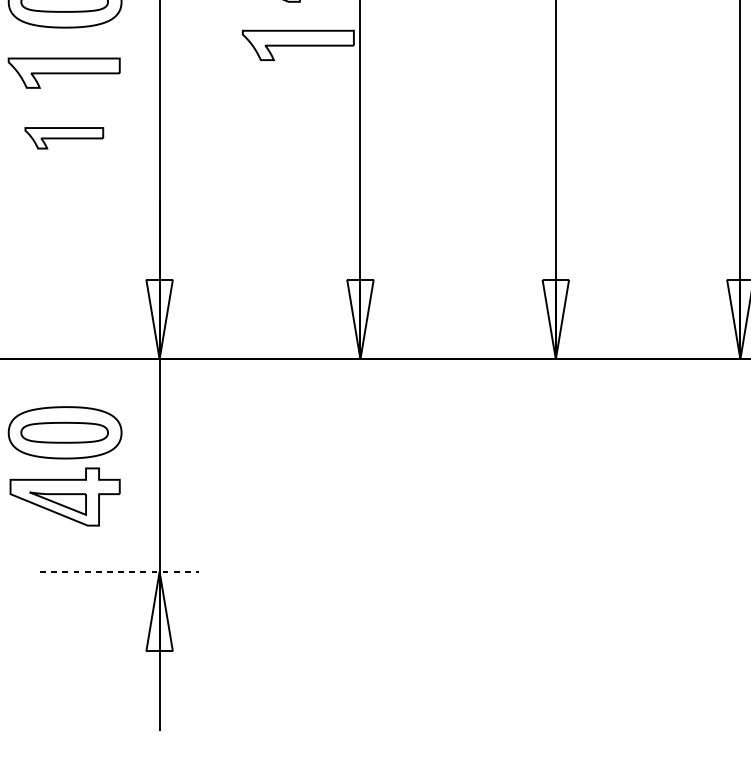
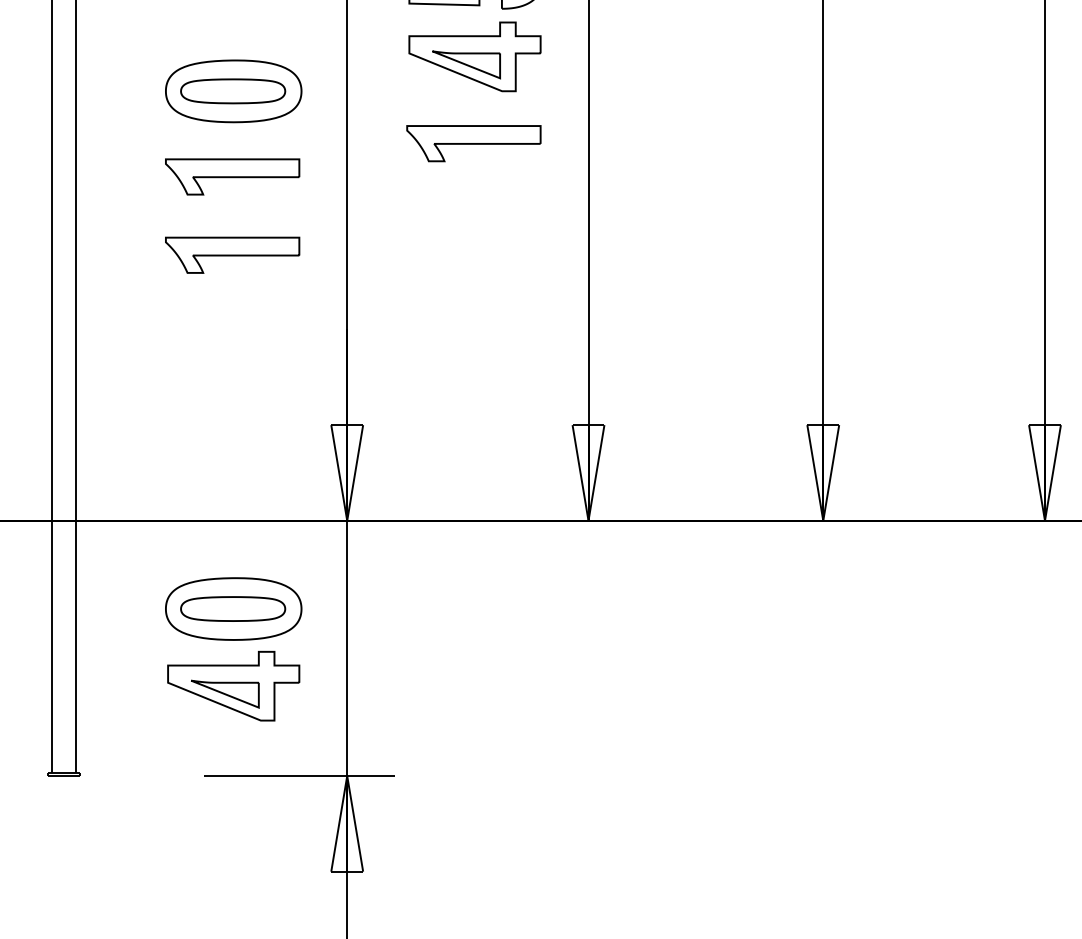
part: (298, 45) -> (473, 143), moved
part: (64, 137) -> (232, 254), size x1.43
line: (119, 571) -> (299, 775), dashed -> solid

